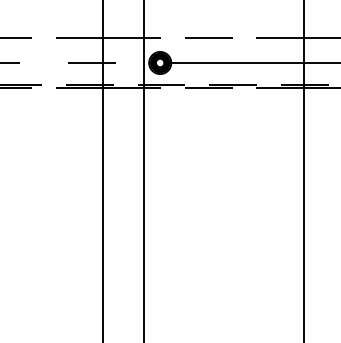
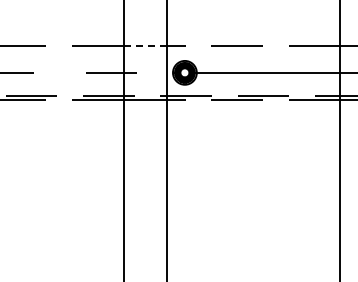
line: (123, 37) -> (145, 45), solid -> dashed

